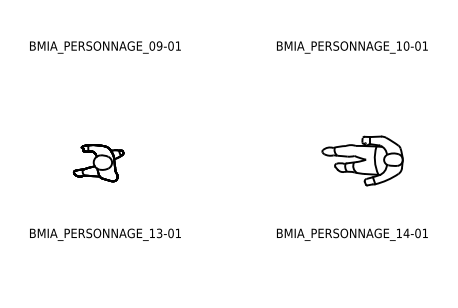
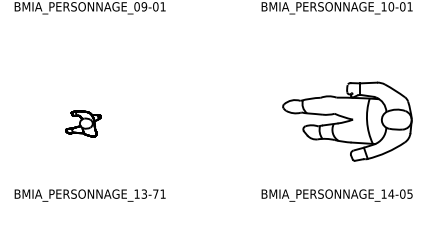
part: (362, 160) -> (347, 121), size x1.6
part: (98, 163) -> (83, 124), size x0.7
text: (170, 233) -> (155, 194), BMIA_PERSONNAGE_13-01 -> BMIA_PERSONNAGE_13-71
text: (424, 233) -> (409, 194), BMIA_PERSONNAGE_14-01 -> BMIA_PERSONNAGE_14-05

